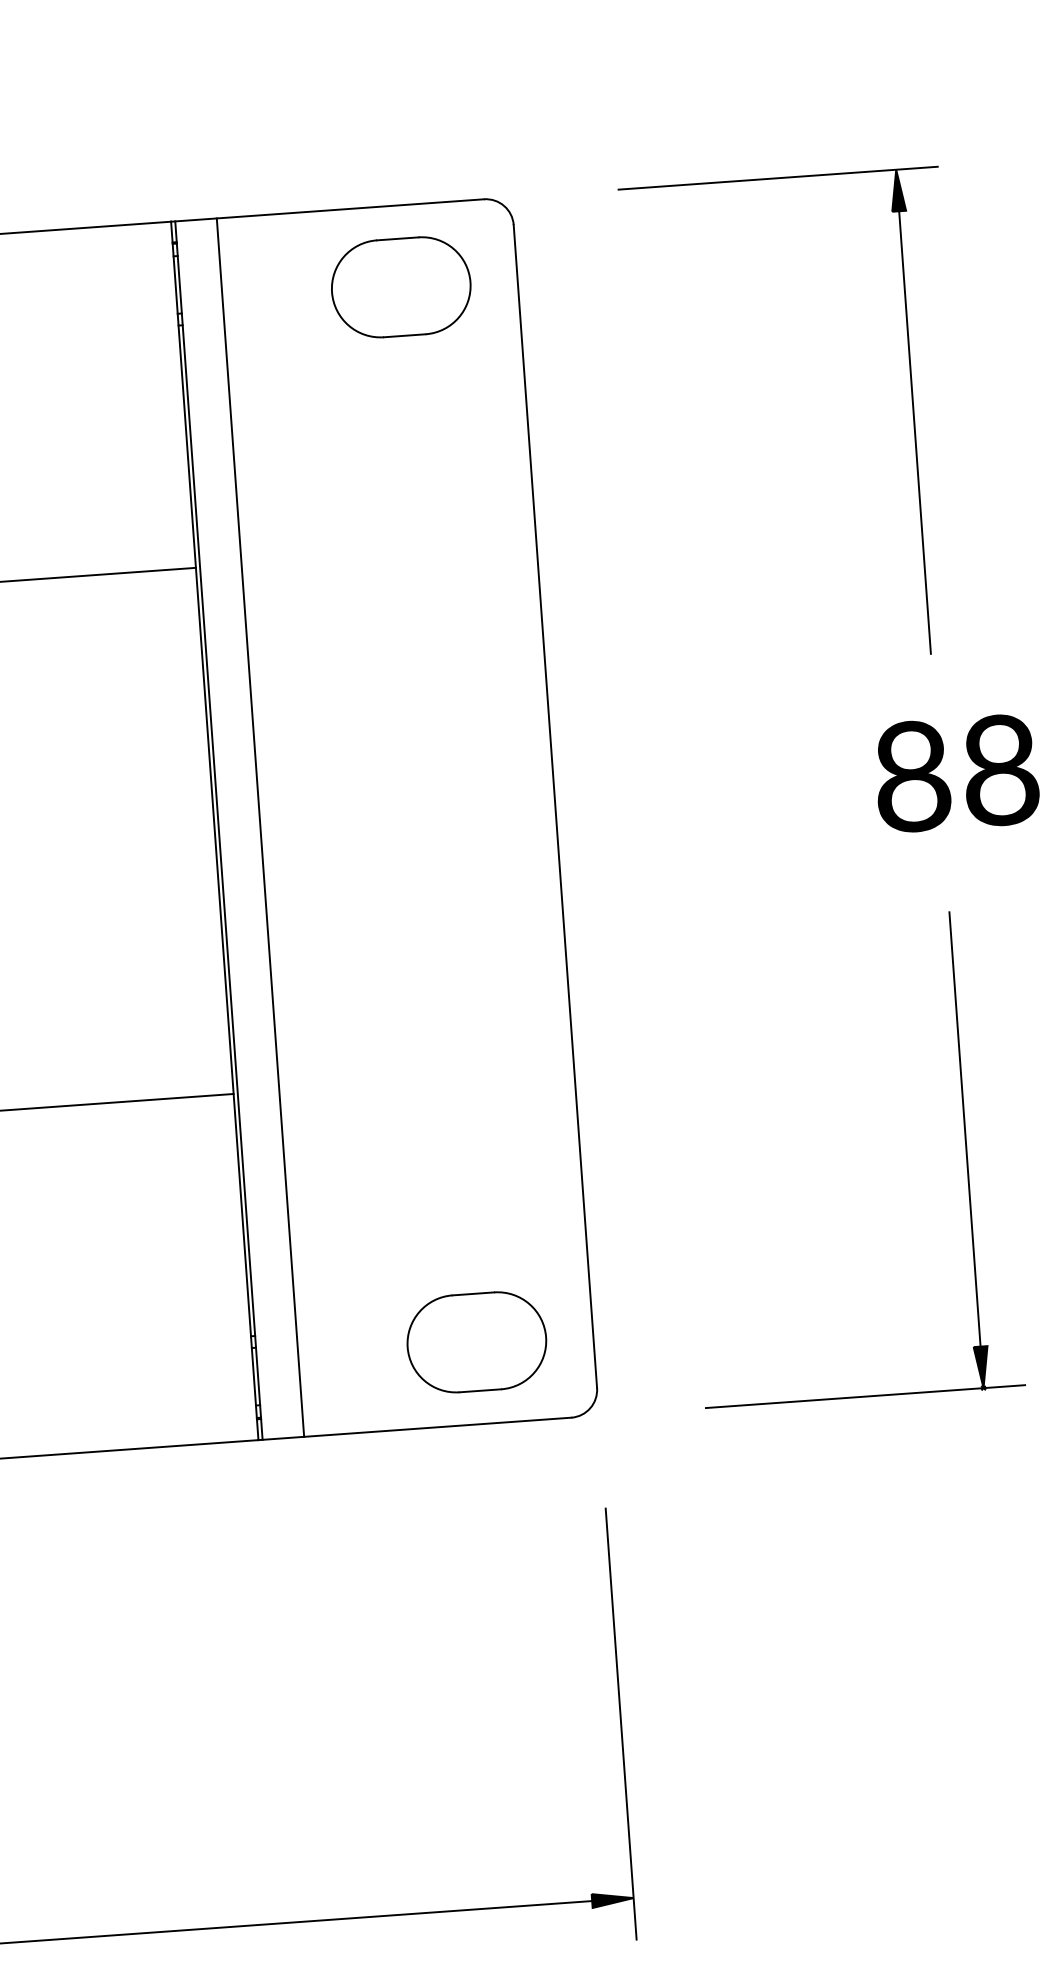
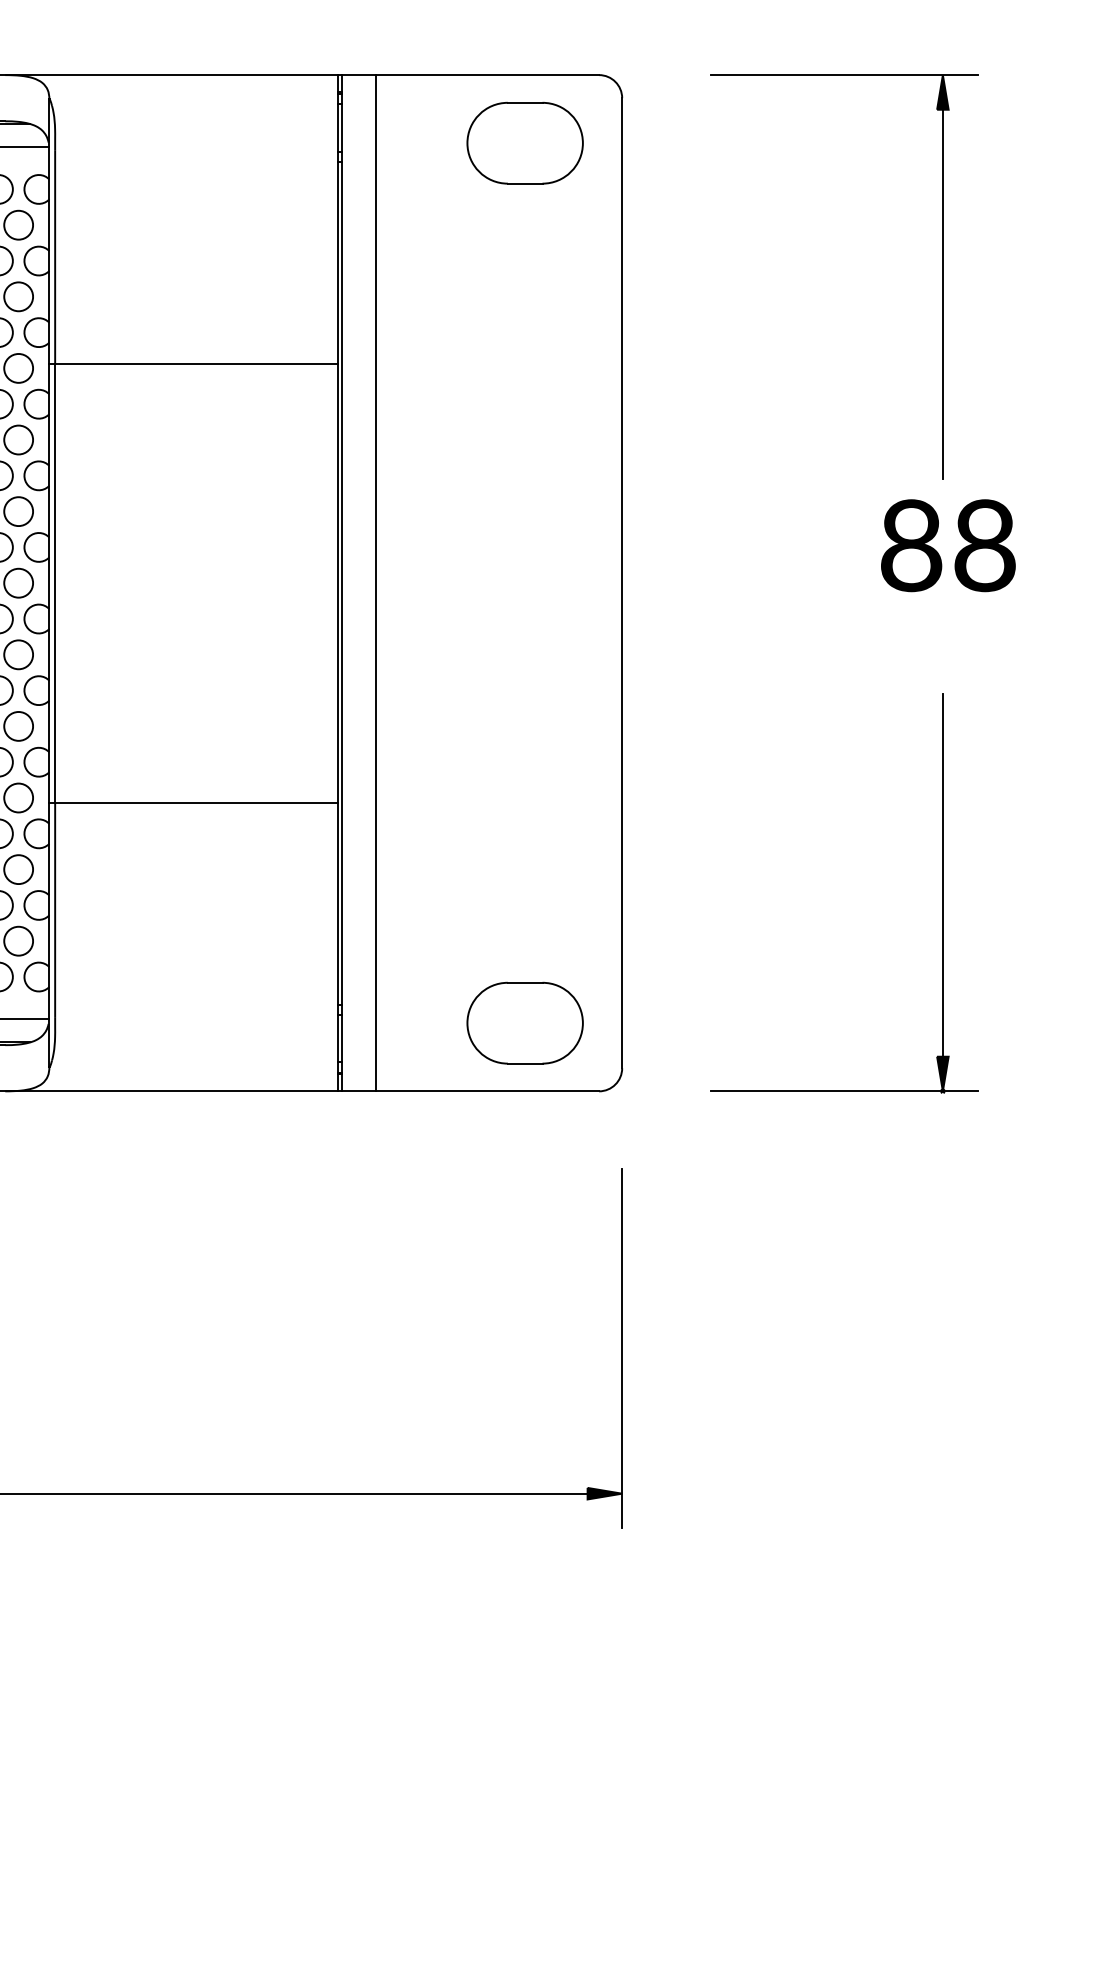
text: (957, 773) -> (948, 545), moved

